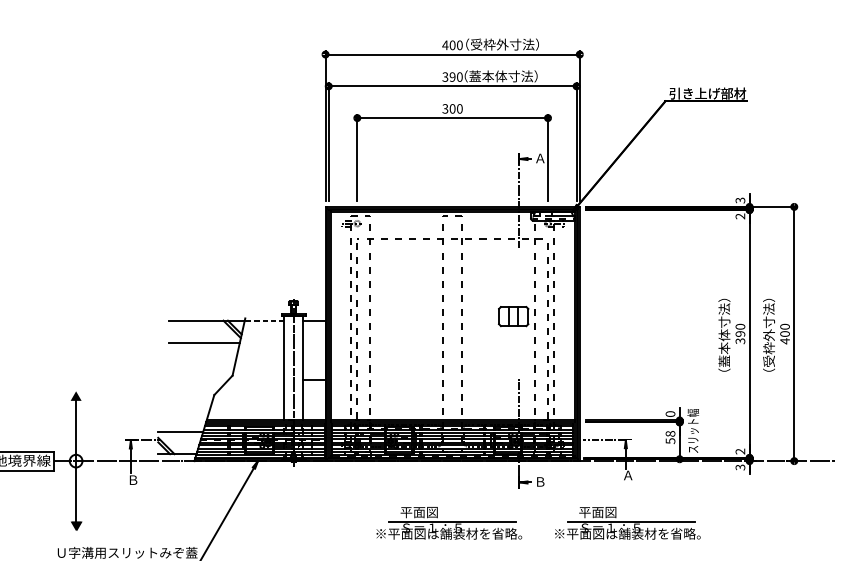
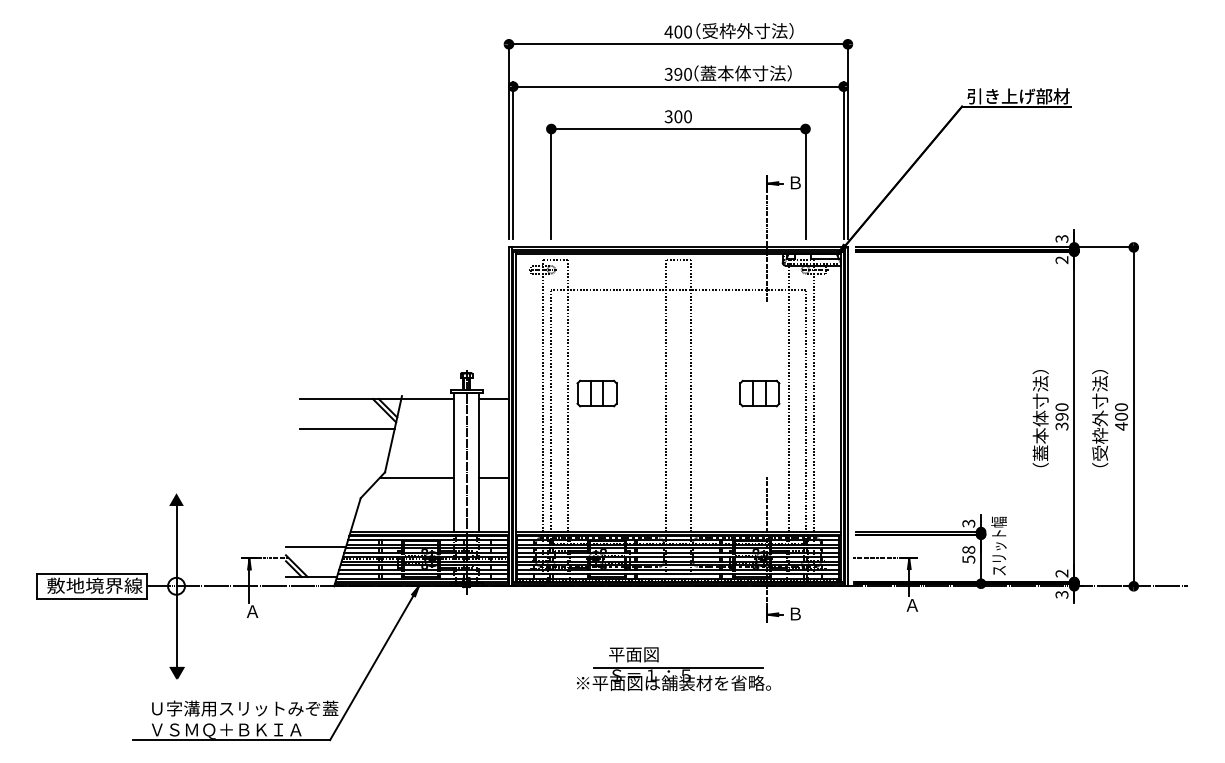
text: (539, 158) -> (794, 182), Ａ -> Ｂ
part: (391, 316) -> (596, 393), added
line: (264, 321) -> (427, 399), dashed -> solid
line: (256, 379) -> (416, 477), added
text: (670, 414) -> (968, 523), 0 -> 3
text: (133, 480) -> (252, 611), Ｂ -> Ａ
part: (627, 523) -> (911, 669), removed

